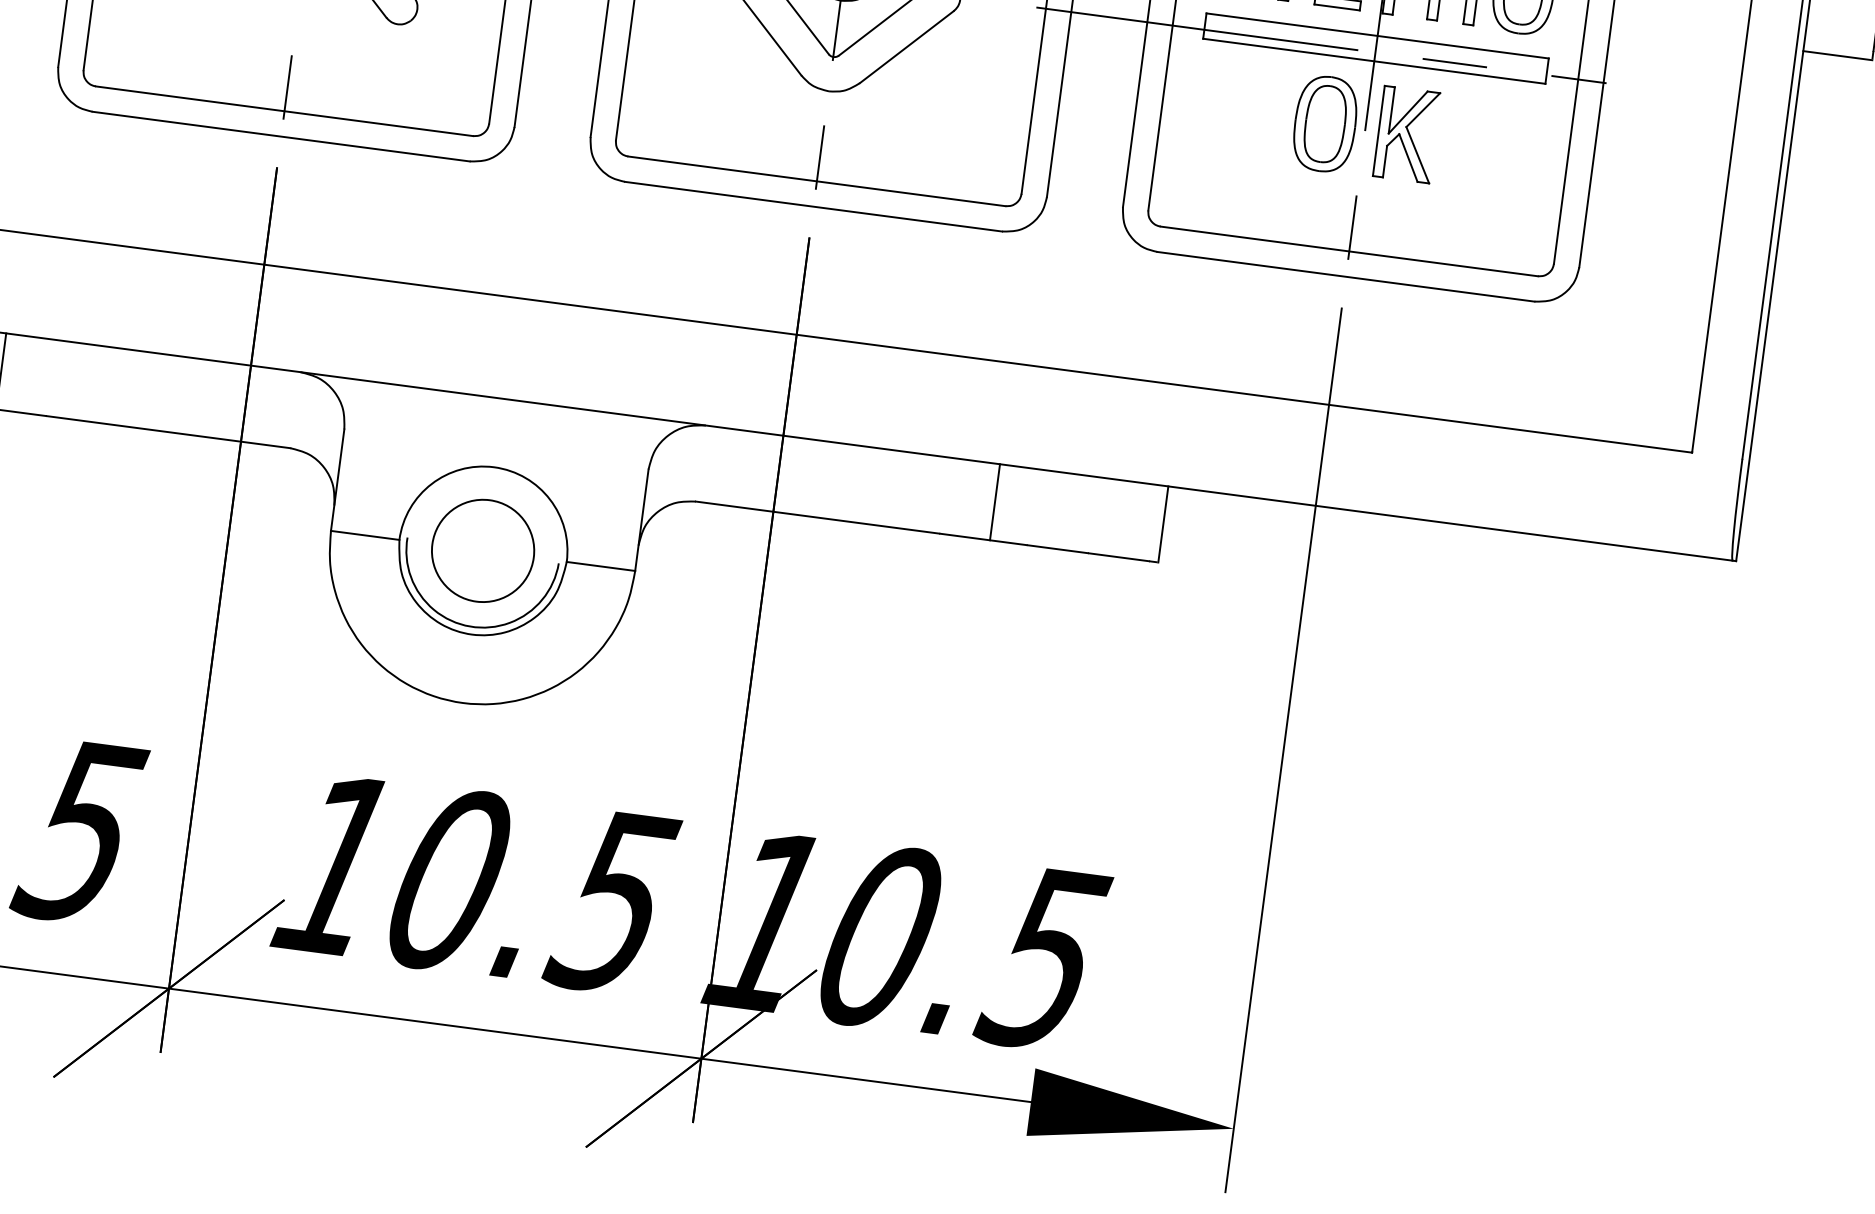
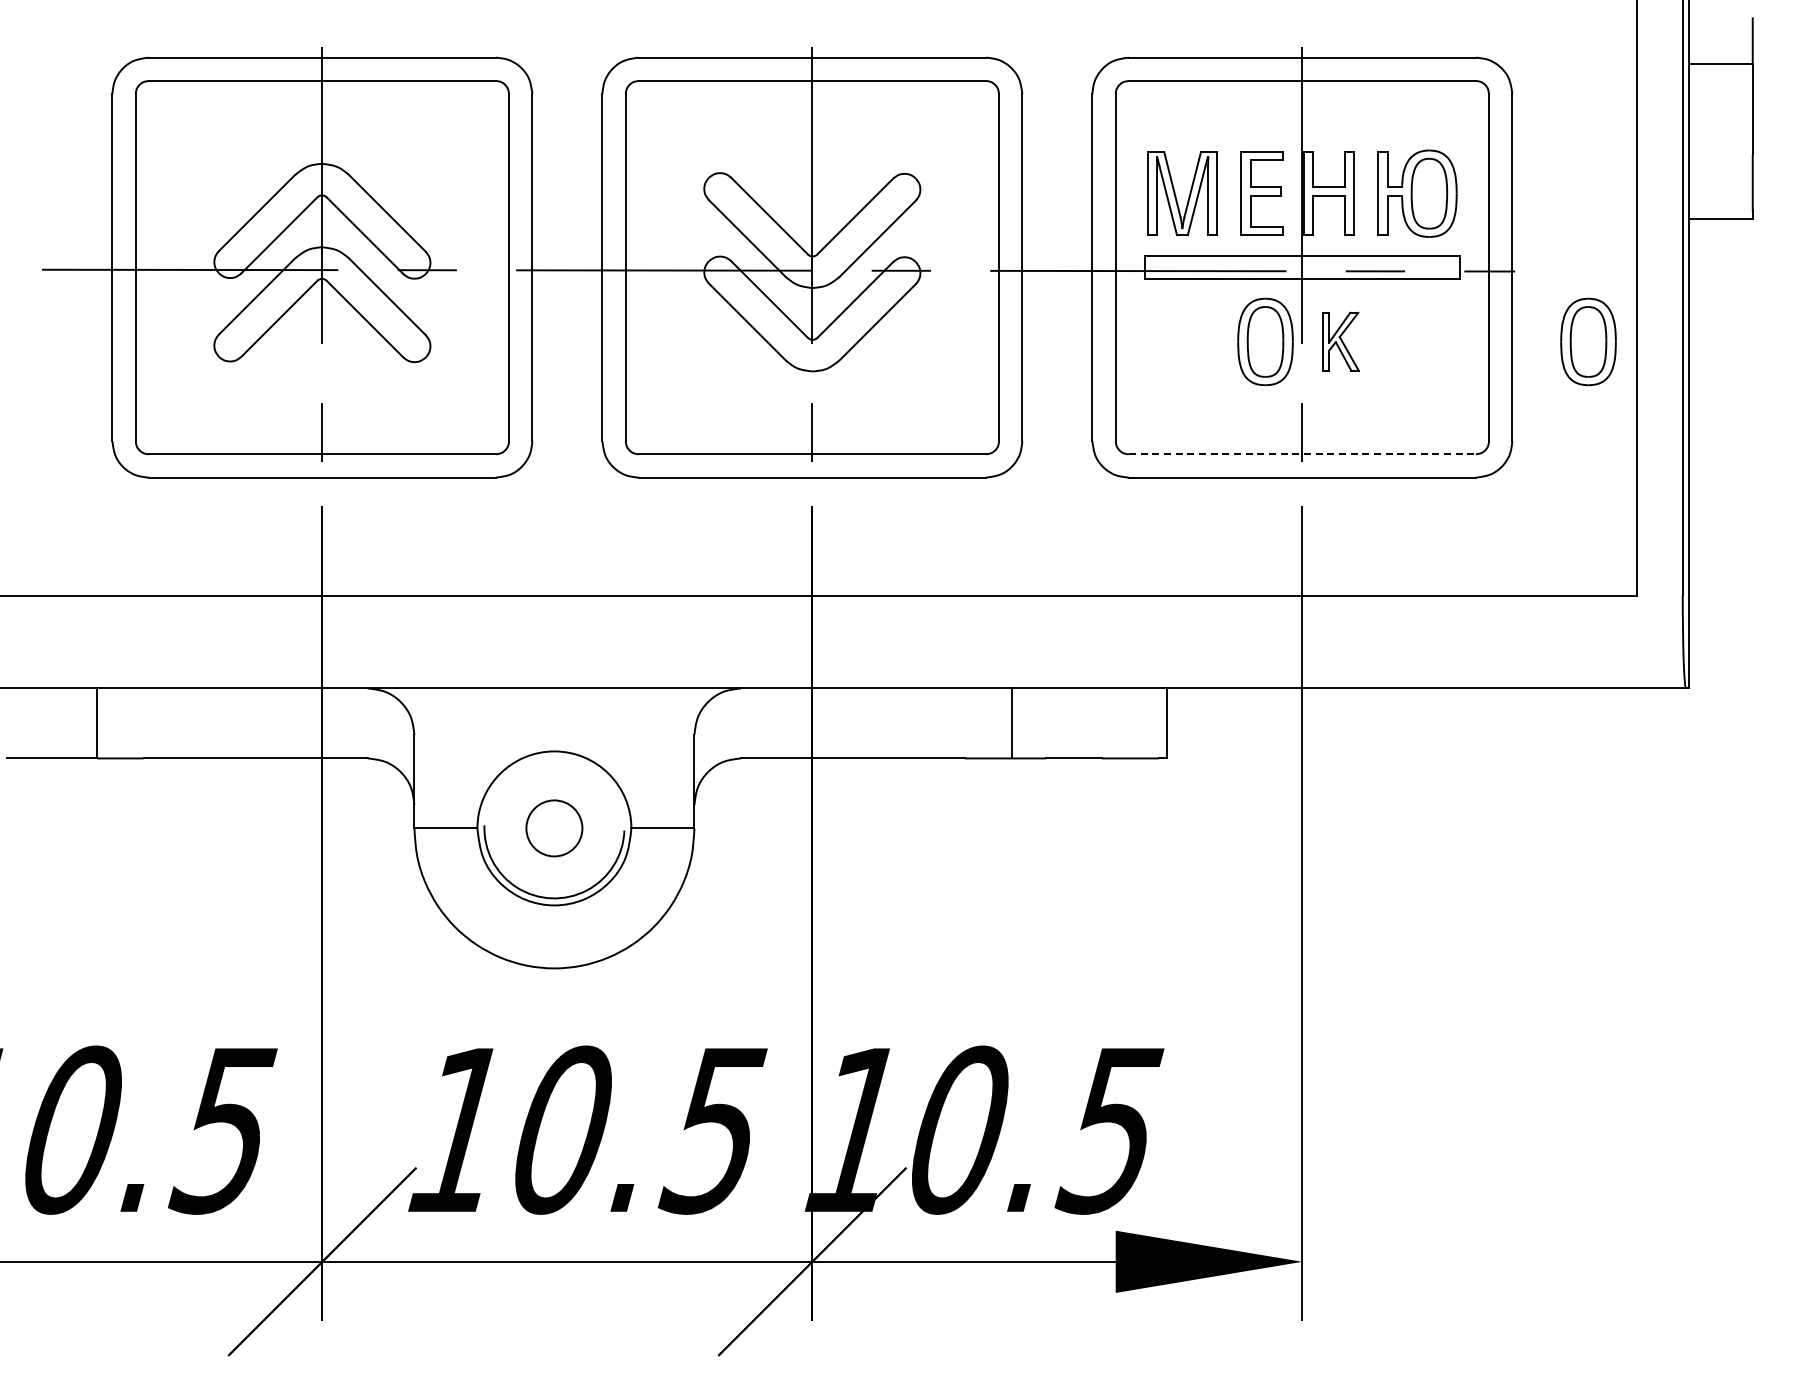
part: (1406, 134) -> (1340, 341), size x0.7
part: (1676, 169) -> (1588, 341), added
line: (1349, 251) -> (1302, 454), solid -> dashed
circle: (483, 551) -> (554, 828), size x0.6

